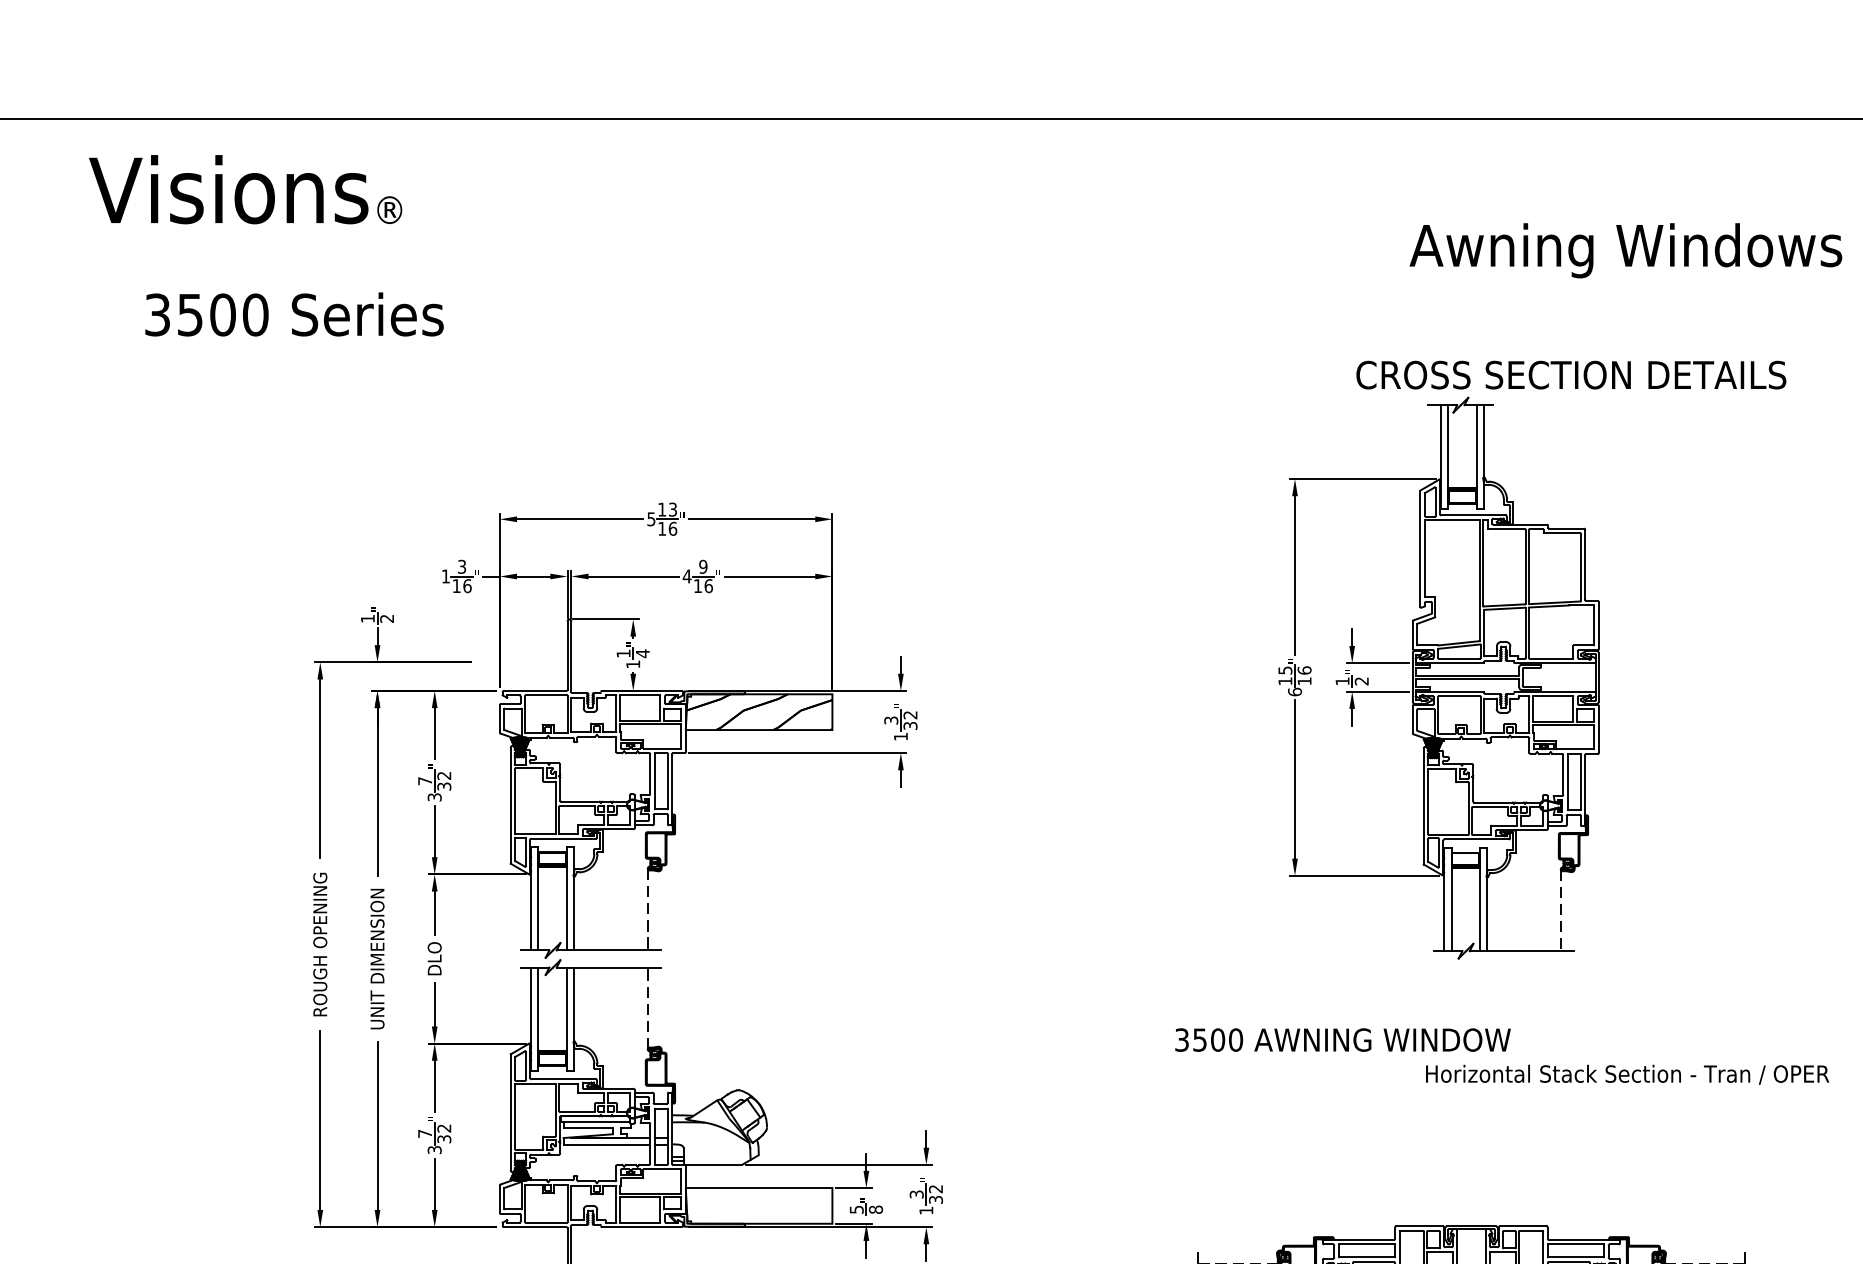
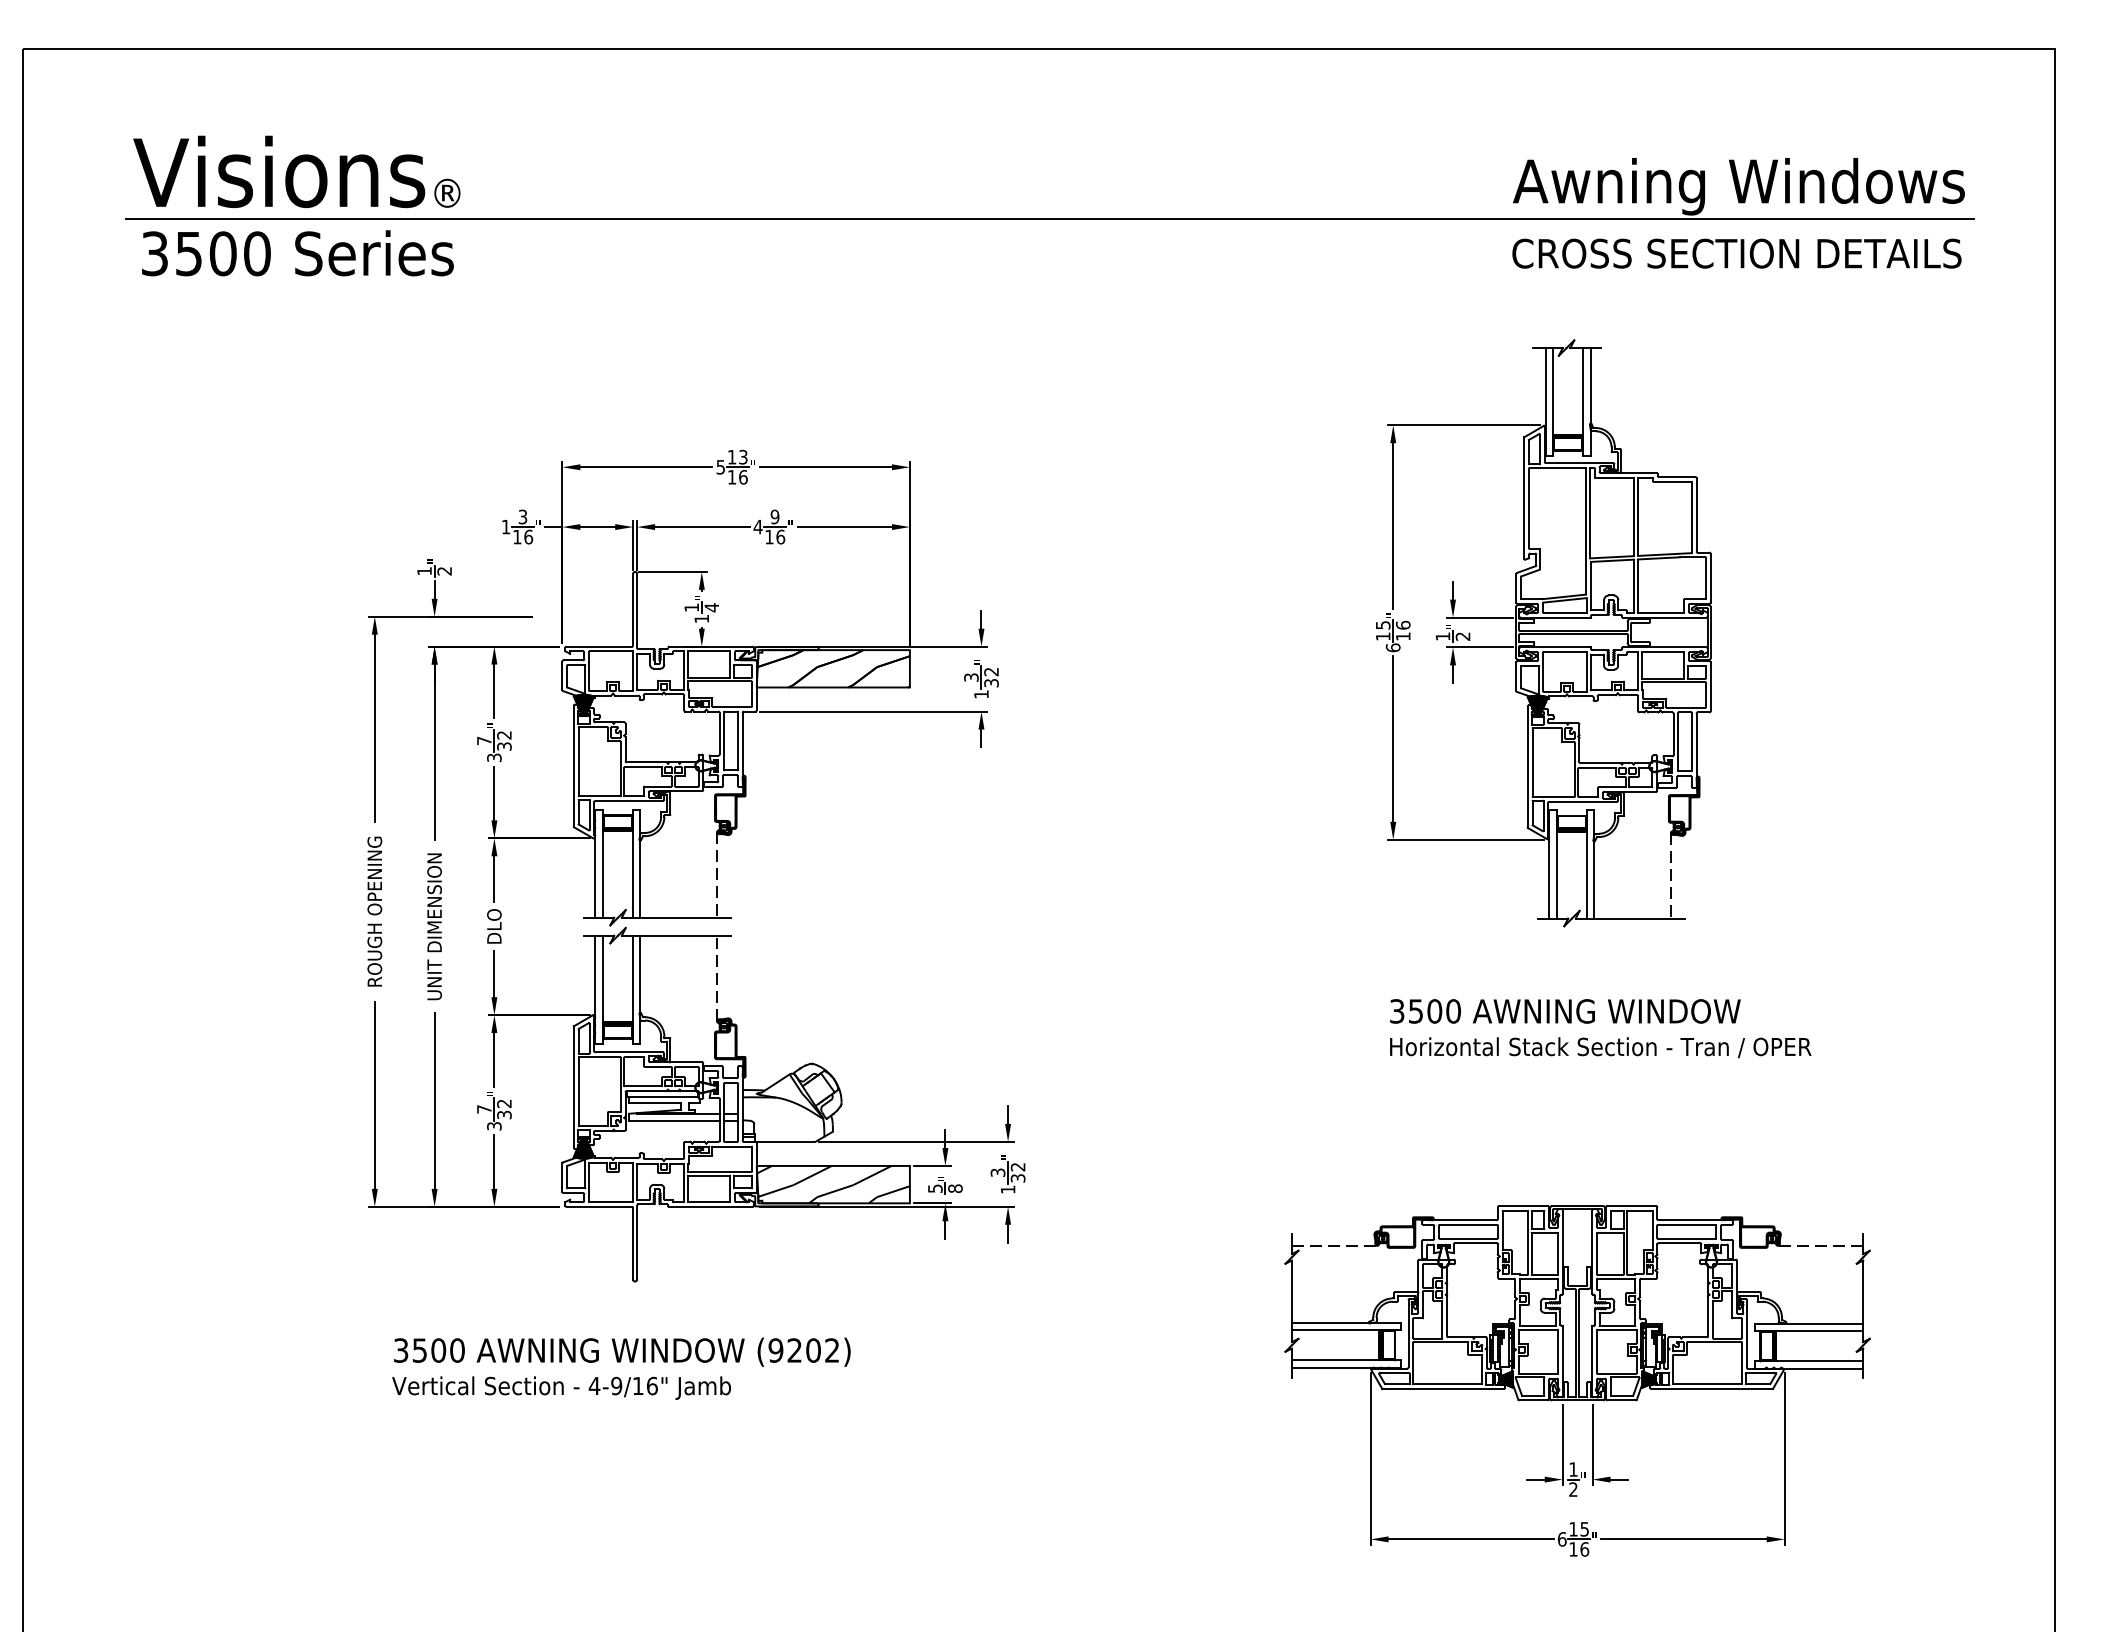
text: (245, 189) -> (296, 171), moved
line: (966, 282) -> (1049, 219), added
text: (294, 314) -> (297, 253), moved
text: (1570, 374) -> (1736, 253), moved
text: (1343, 1040) -> (1565, 1011), moved
text: (1627, 1074) -> (1600, 1047), moved
hatch: (759, 1205) -> (833, 1184), added

